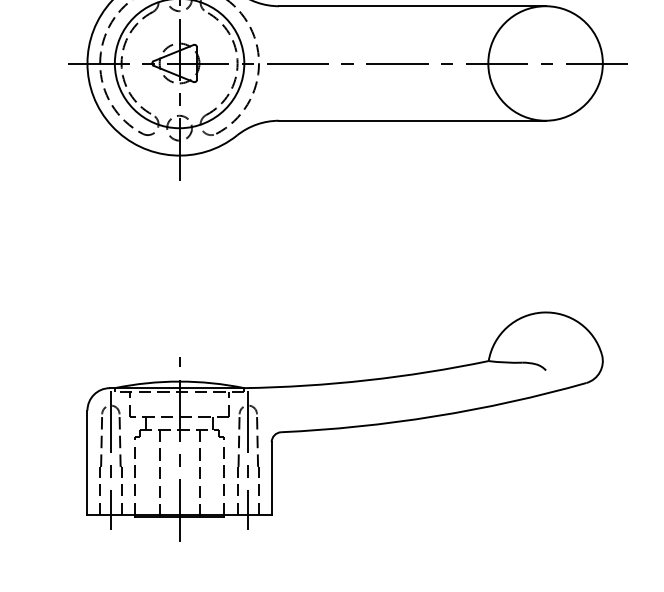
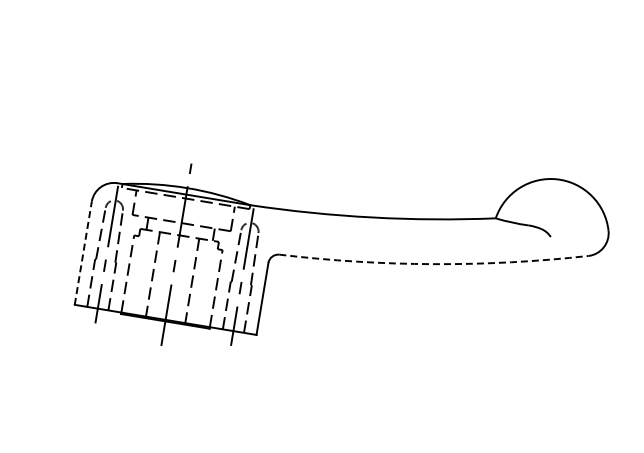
arc: (435, 416) -> (434, 264), solid -> dashed
line: (87, 462) -> (83, 252), solid -> dashed

